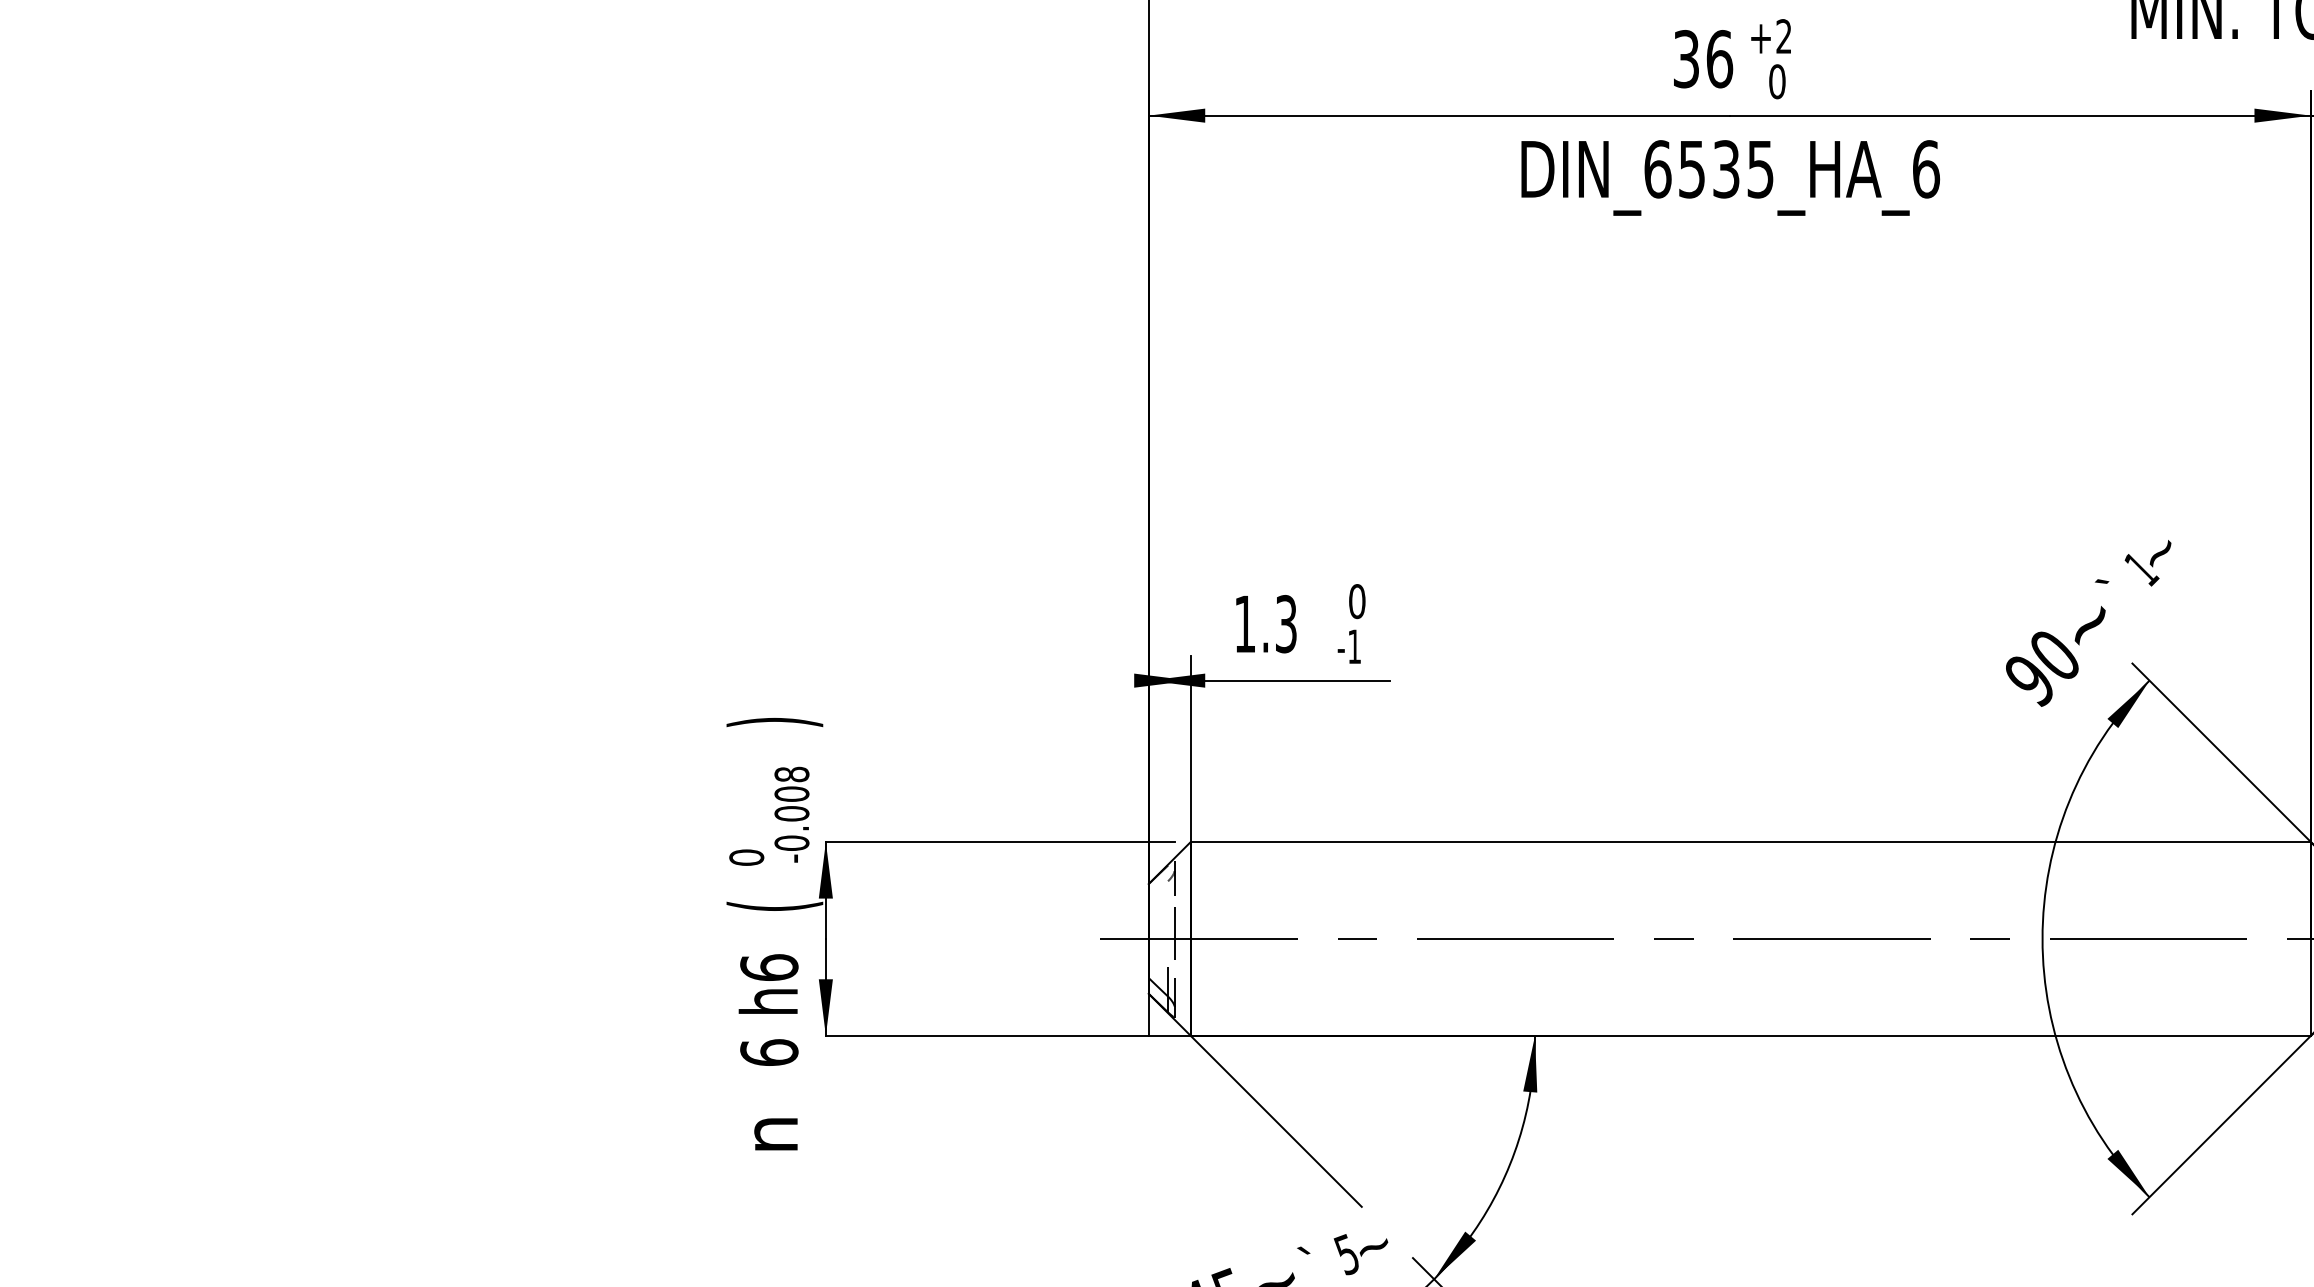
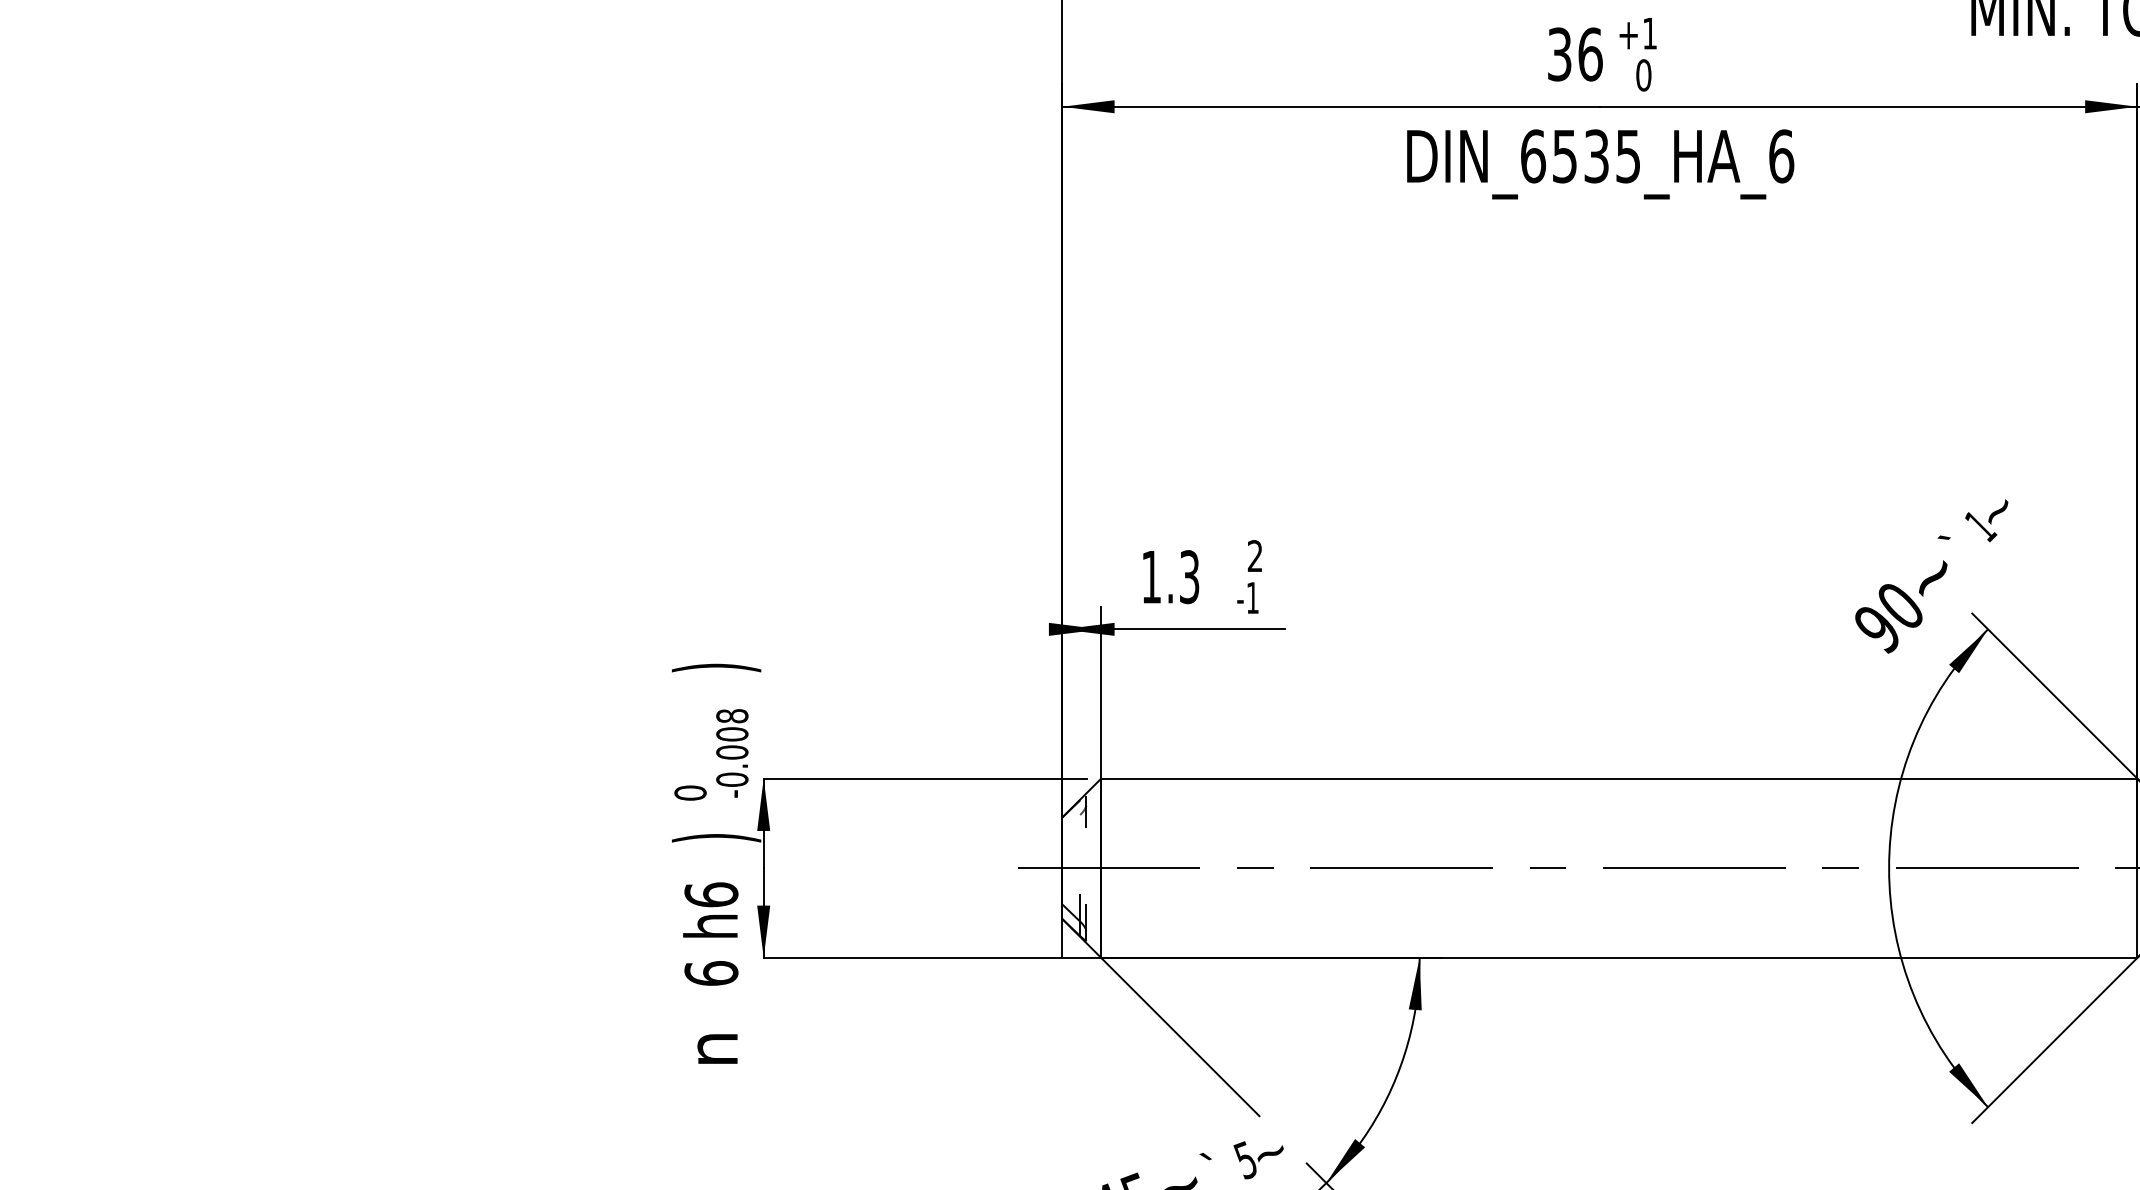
text: (1783, 36) -> (1649, 33), +2 -> +1
text: (1356, 601) -> (1254, 556), 0 -> 2
text: (774, 906) -> (716, 838), ( -> )
line: (1174, 930) -> (1086, 860), removed

